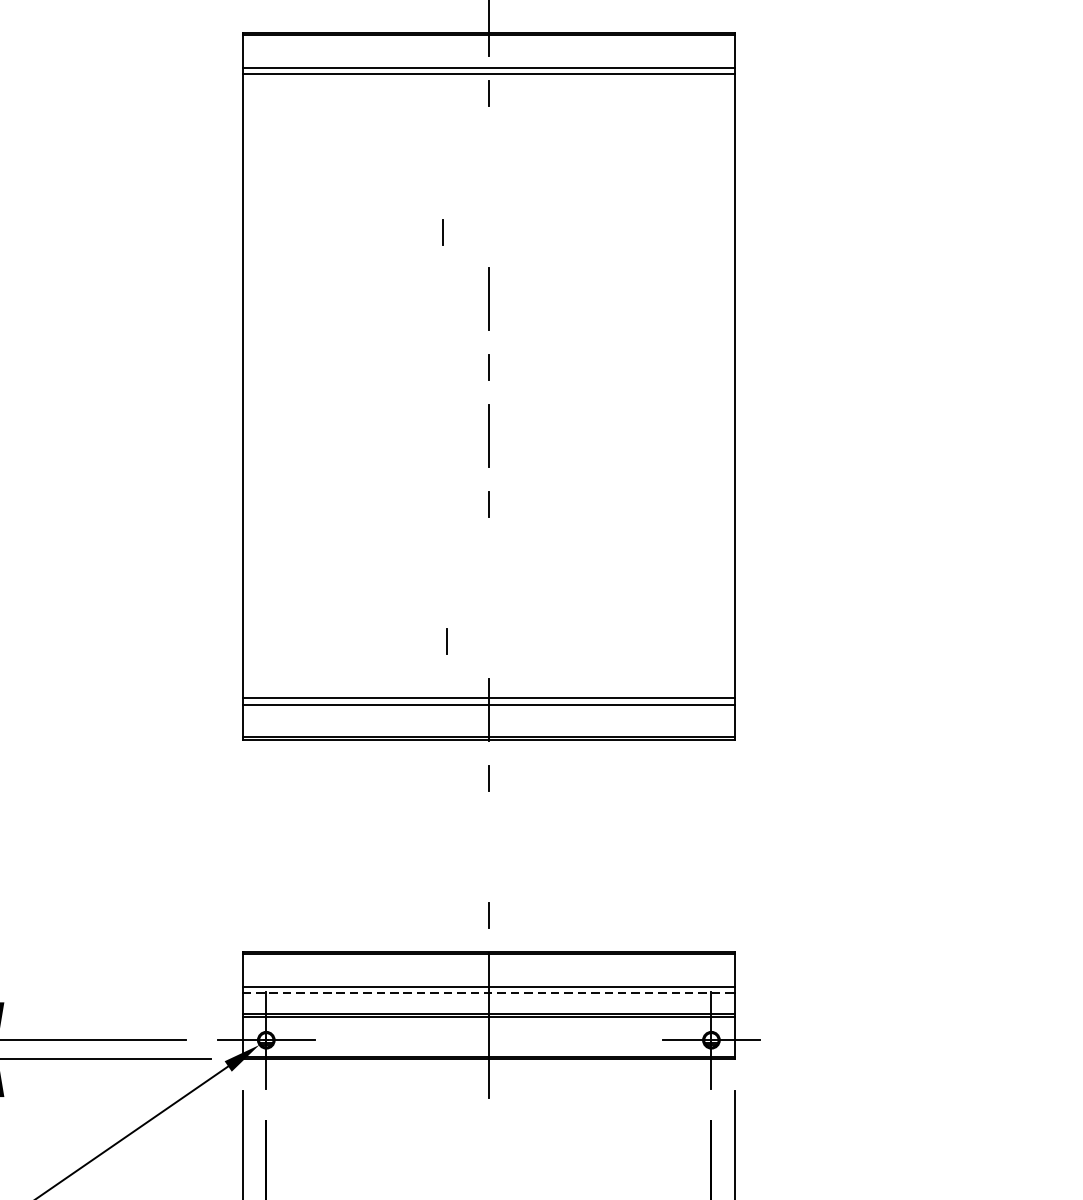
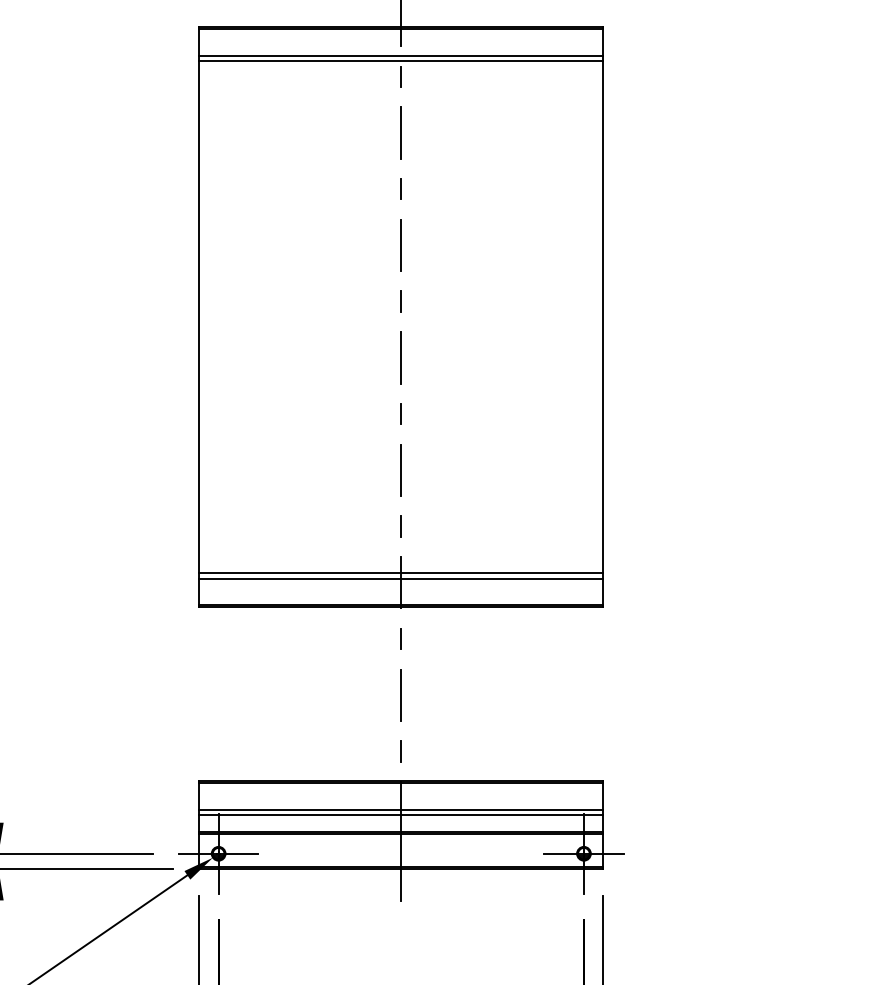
line: (489, 161) -> (401, 132), added
line: (441, 232) -> (400, 188), moved
line: (489, 573) -> (401, 470), added
line: (446, 641) -> (400, 526), moved
line: (489, 846) -> (401, 694), added
line: (489, 993) -> (401, 815), dashed -> solid

